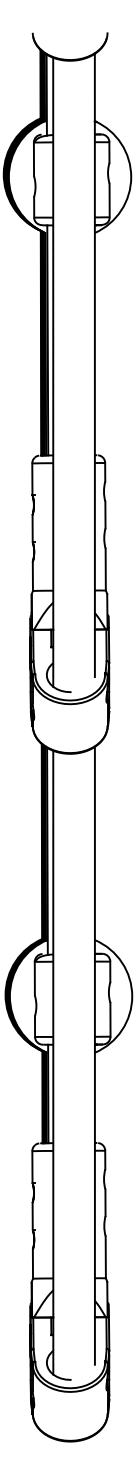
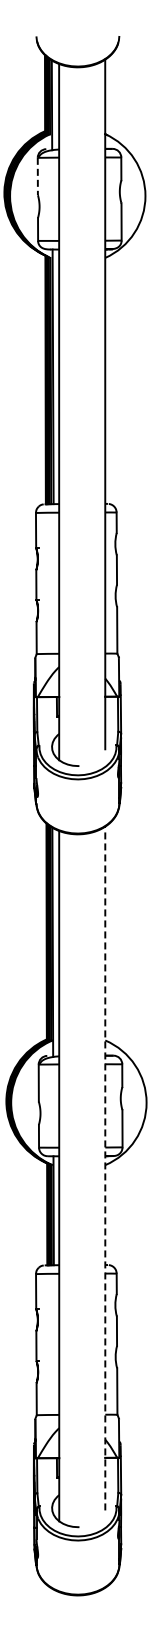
line: (33, 159) -> (37, 176), solid -> dashed
line: (95, 1055) -> (105, 1168), solid -> dashed

